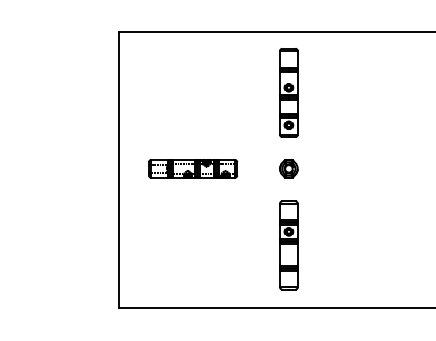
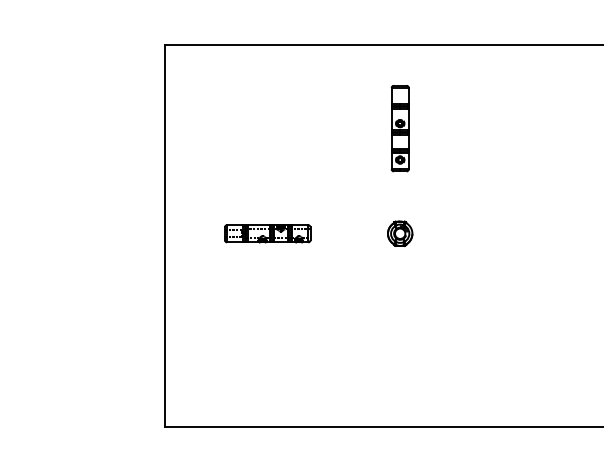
part: (288, 92) -> (399, 127), size x0.7
part: (193, 168) -> (268, 233), size x0.7
part: (288, 245) -> (399, 339), removed

